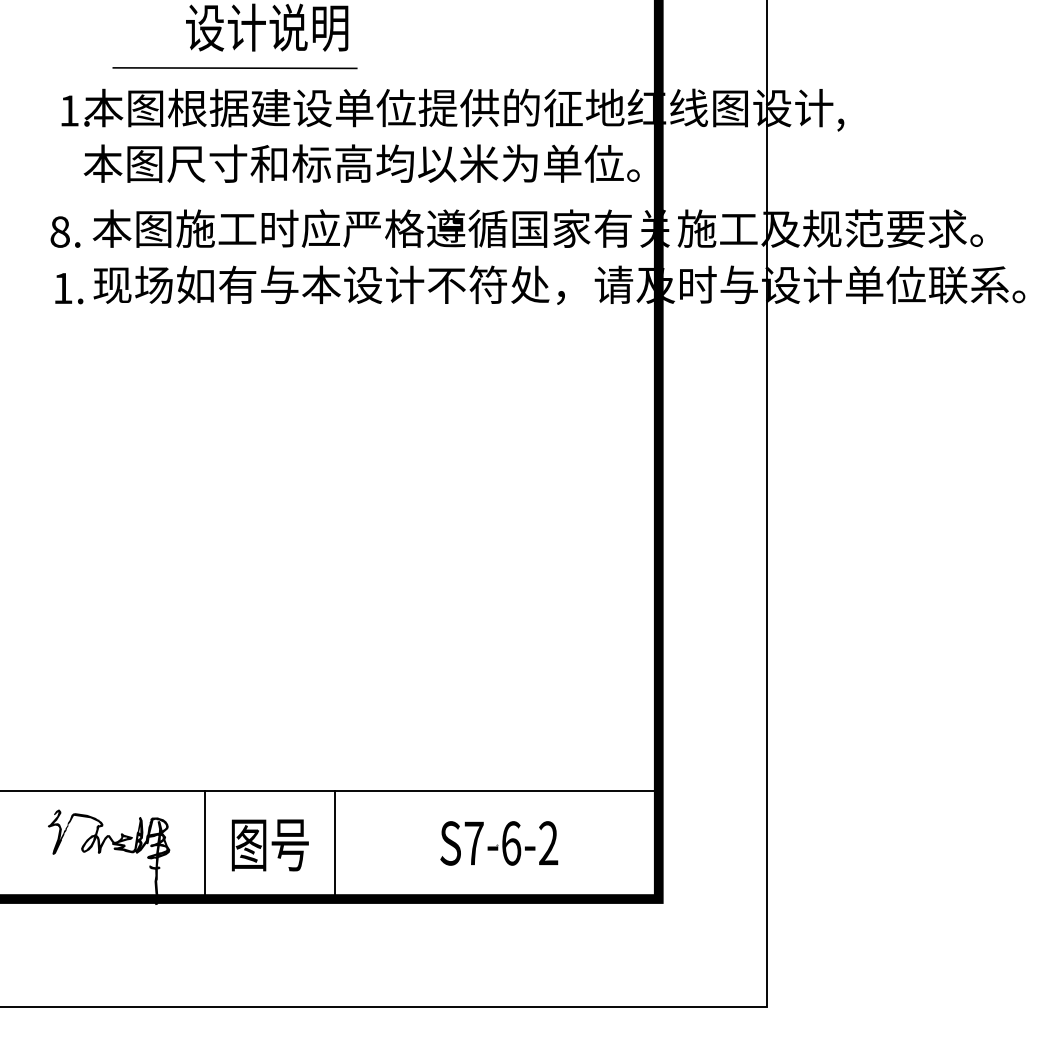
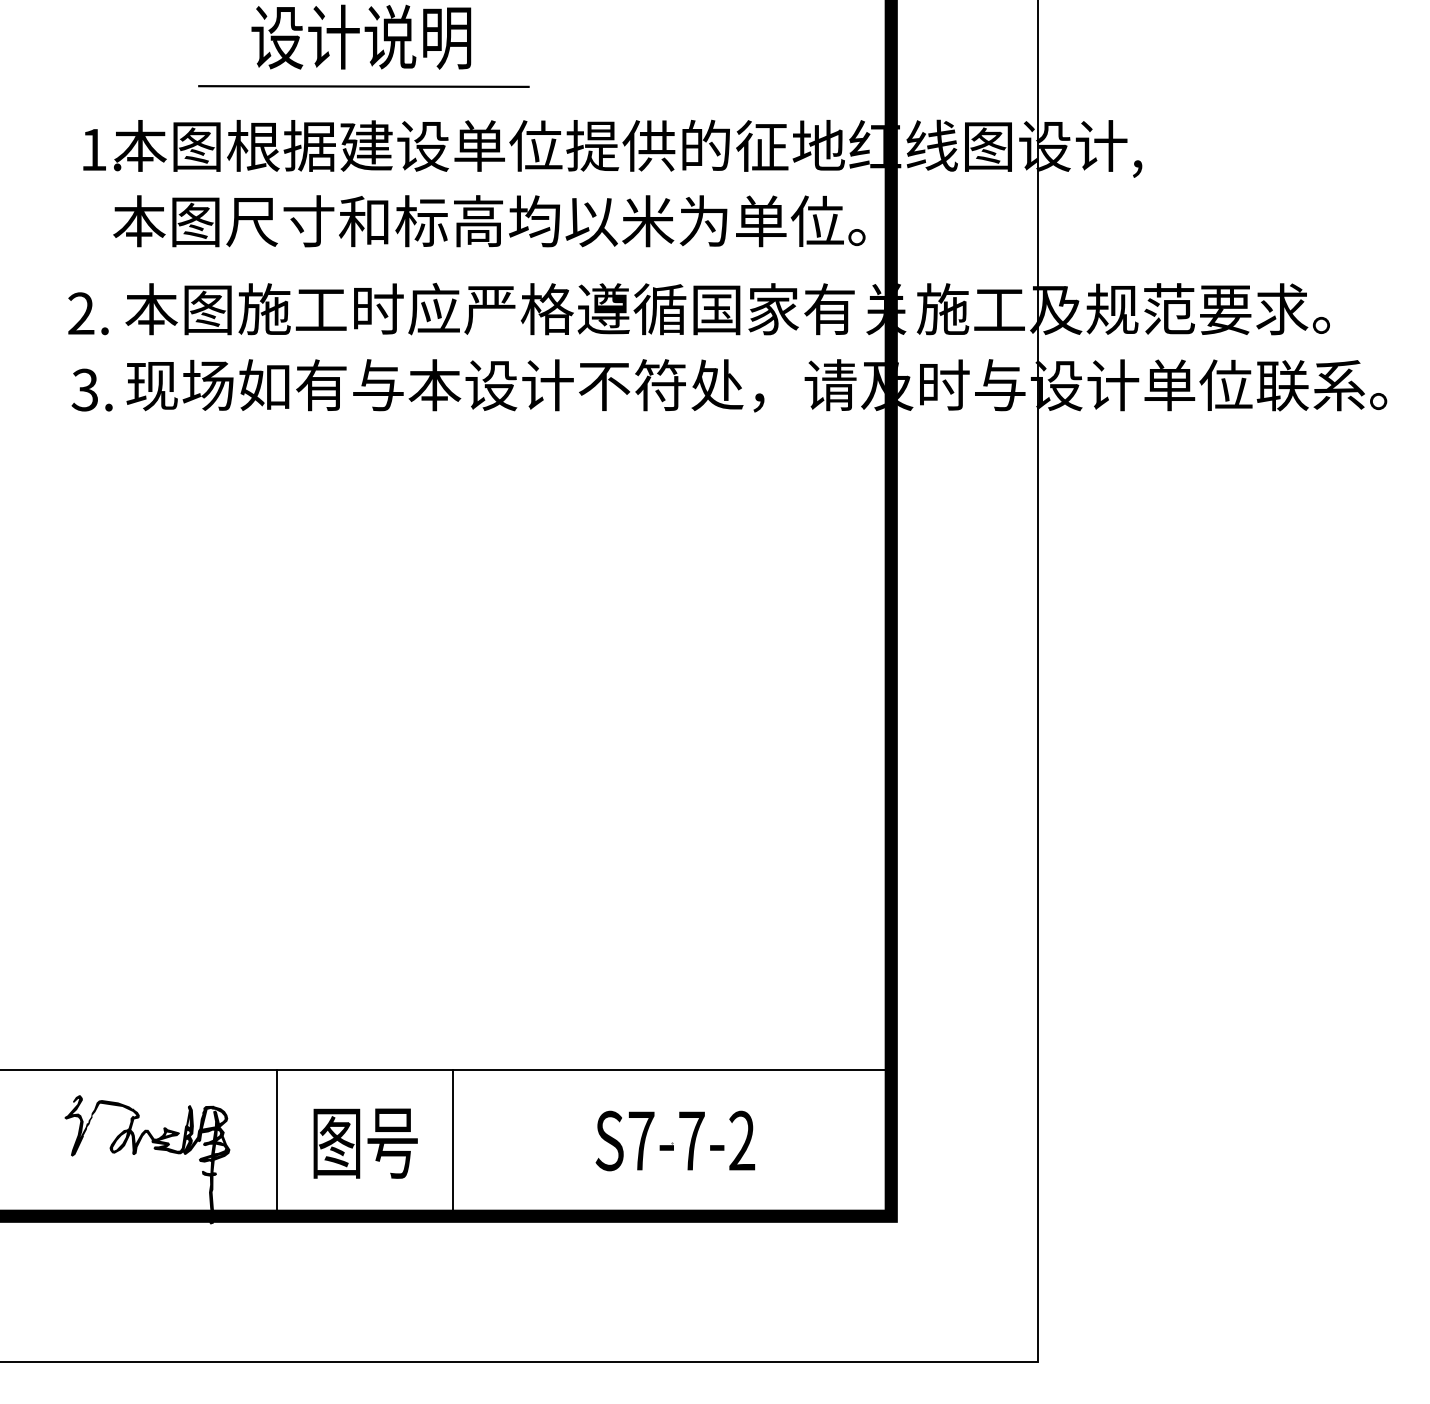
line: (234, 68) -> (363, 87), moved
text: (59, 231) -> (80, 312), 8. -> 2.
text: (62, 288) -> (84, 390), 1. -> 3.
text: (511, 843) -> (691, 1141), S7-6-2 -> S7-7-2

